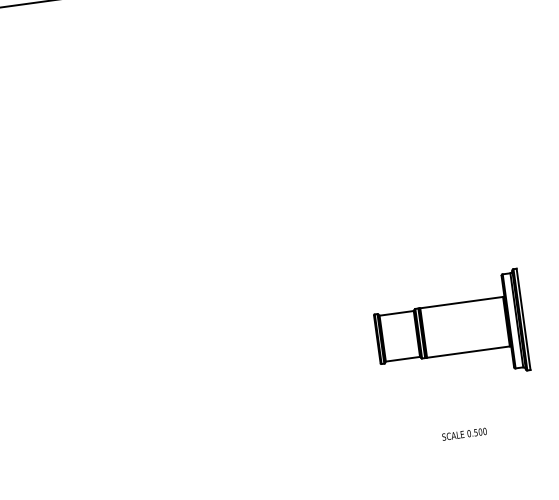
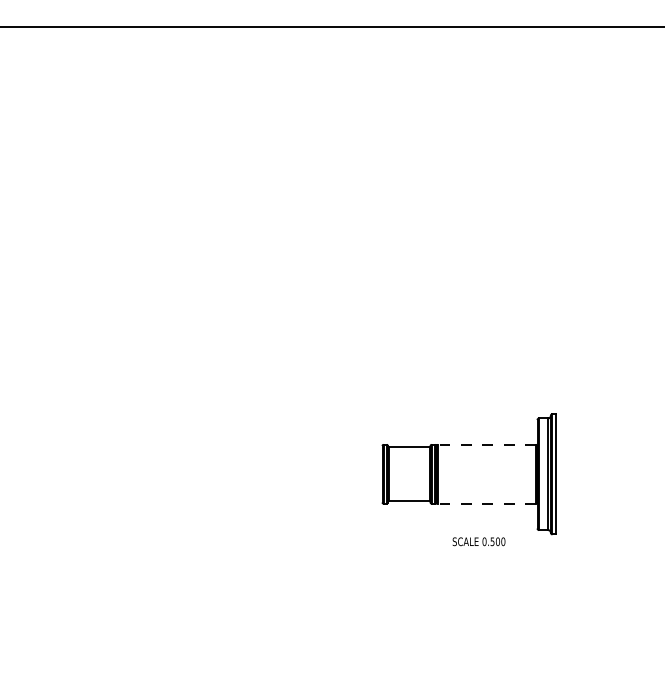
line: (461, 302) -> (486, 444), solid -> dashed
line: (468, 352) -> (486, 503), solid -> dashed
text: (464, 434) -> (478, 541), moved

